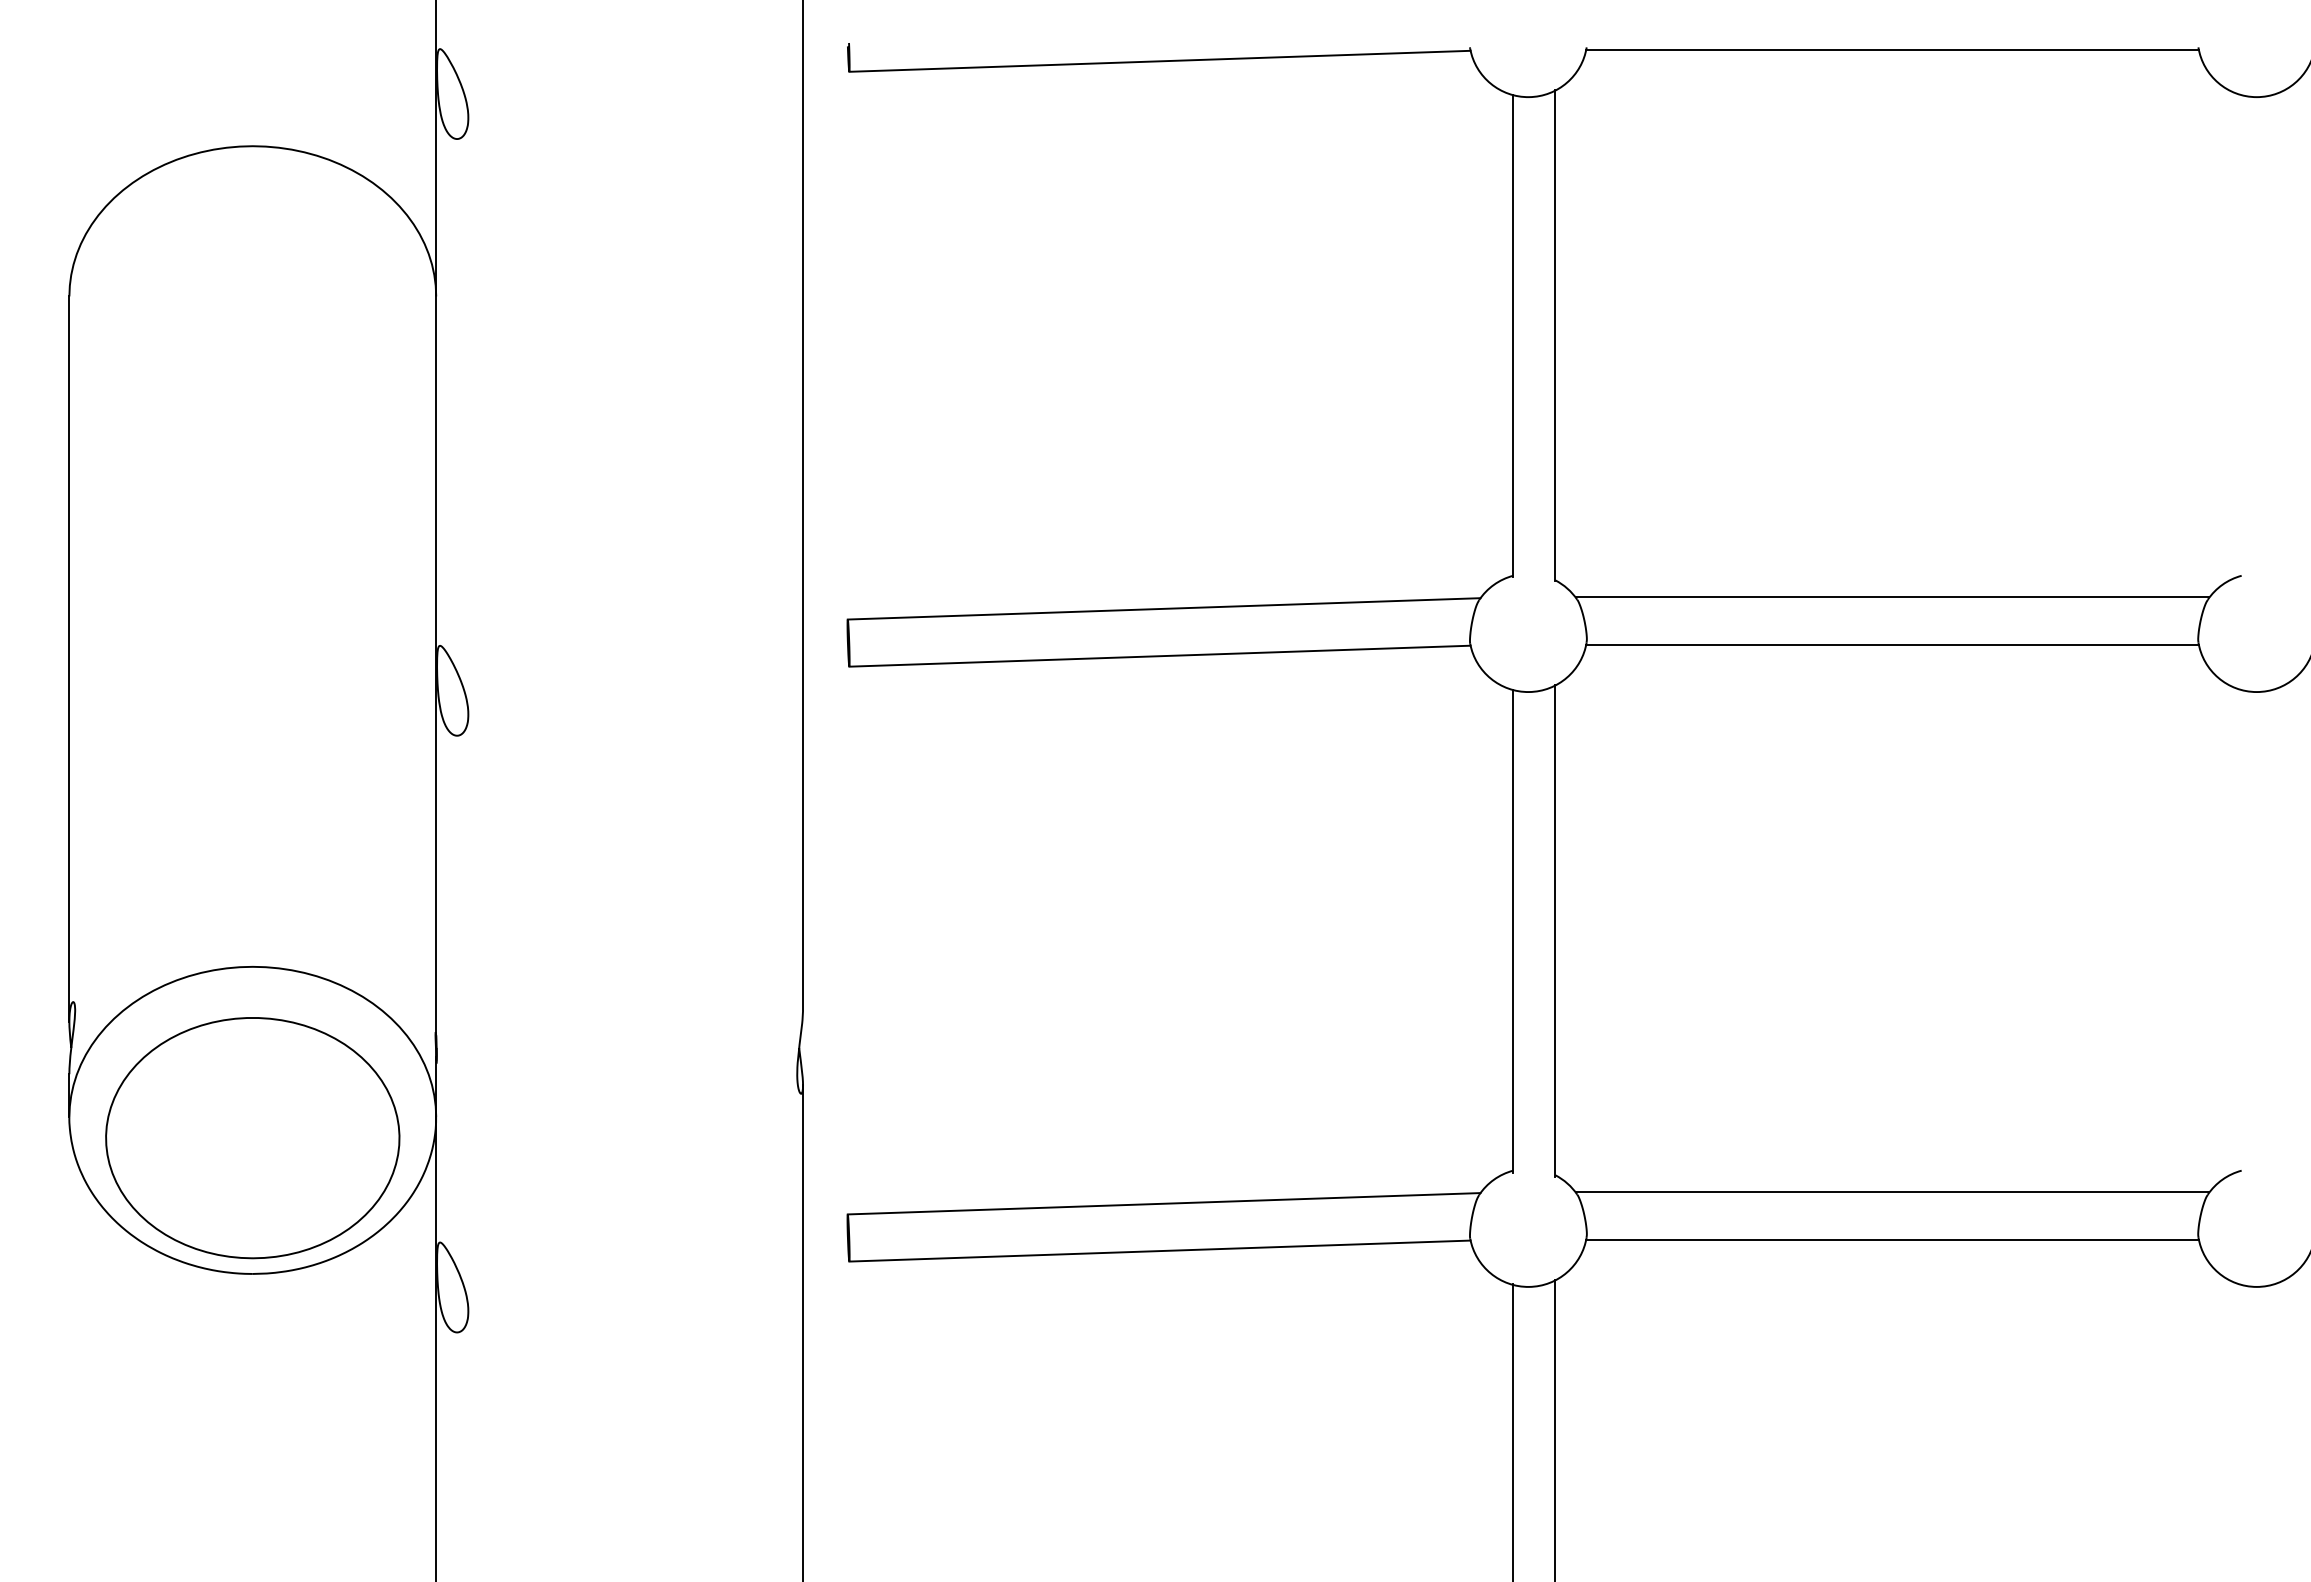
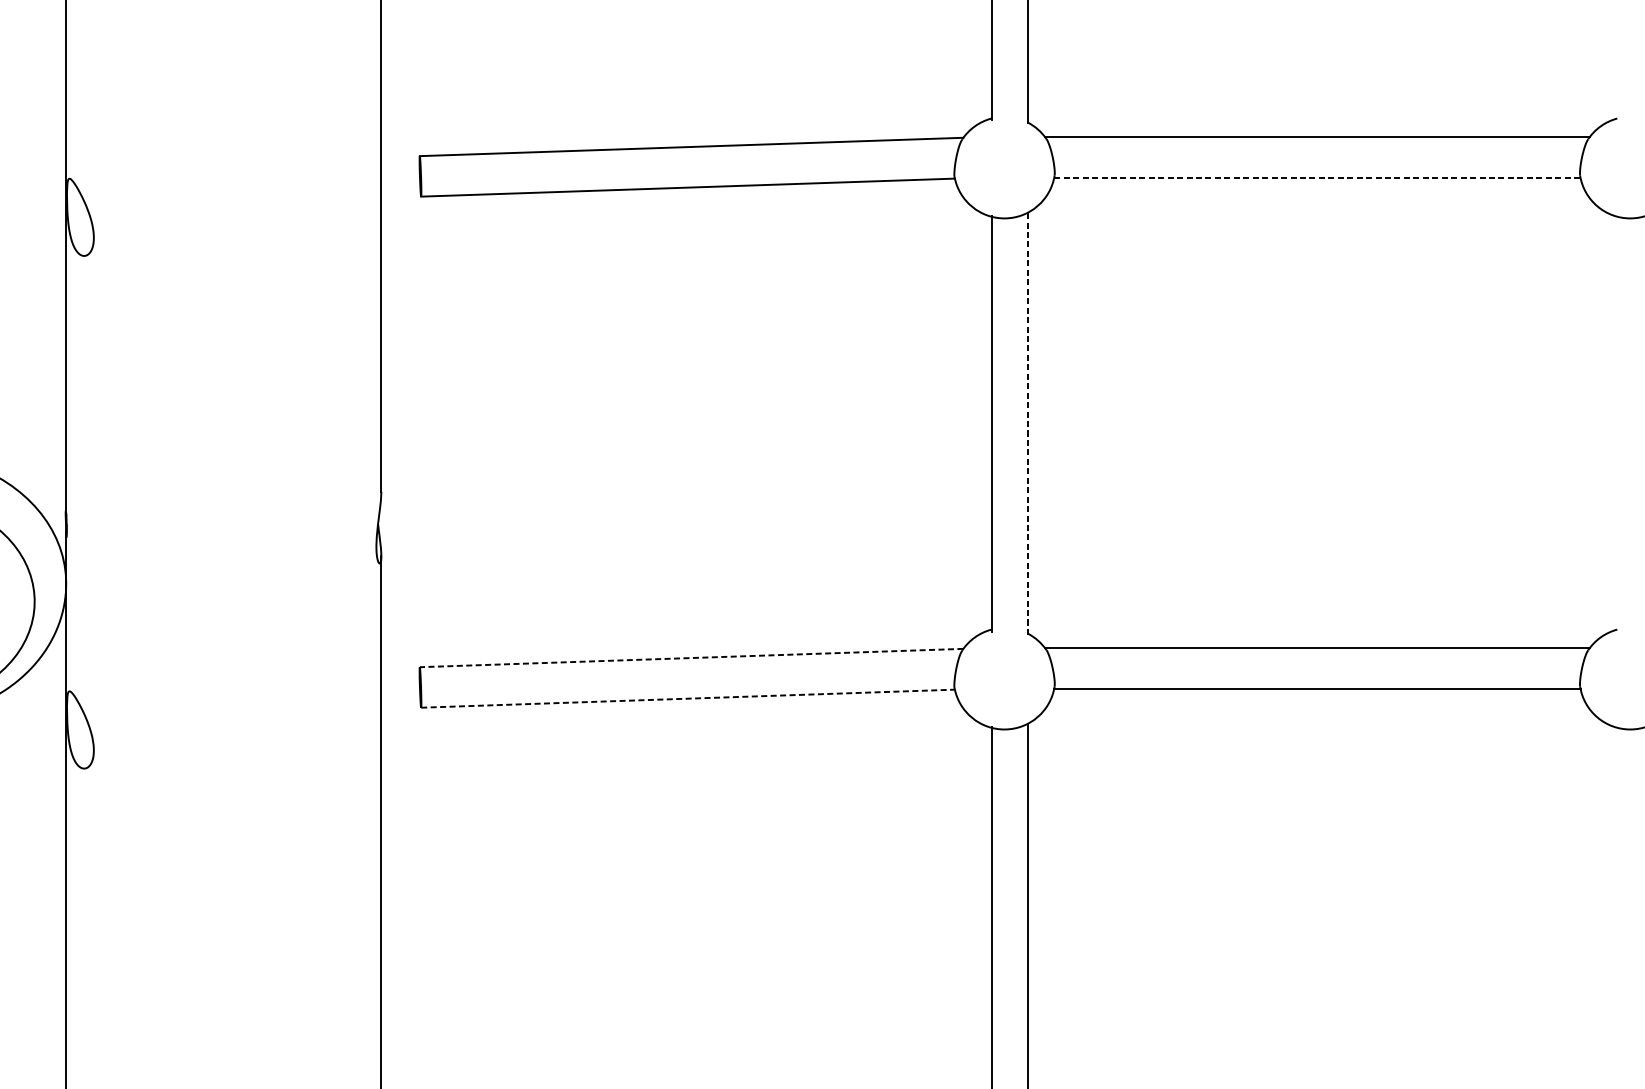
line: (1893, 644) -> (1318, 177), solid -> dashed
line: (1555, 930) -> (1027, 423), solid -> dashed
line: (1164, 1203) -> (691, 657), solid -> dashed
line: (1160, 1251) -> (688, 699), solid -> dashed

